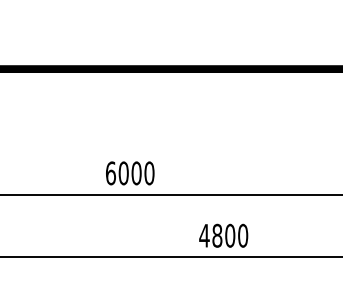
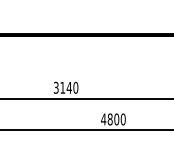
text: (123, 172) -> (62, 87), 6000 -> 3140

